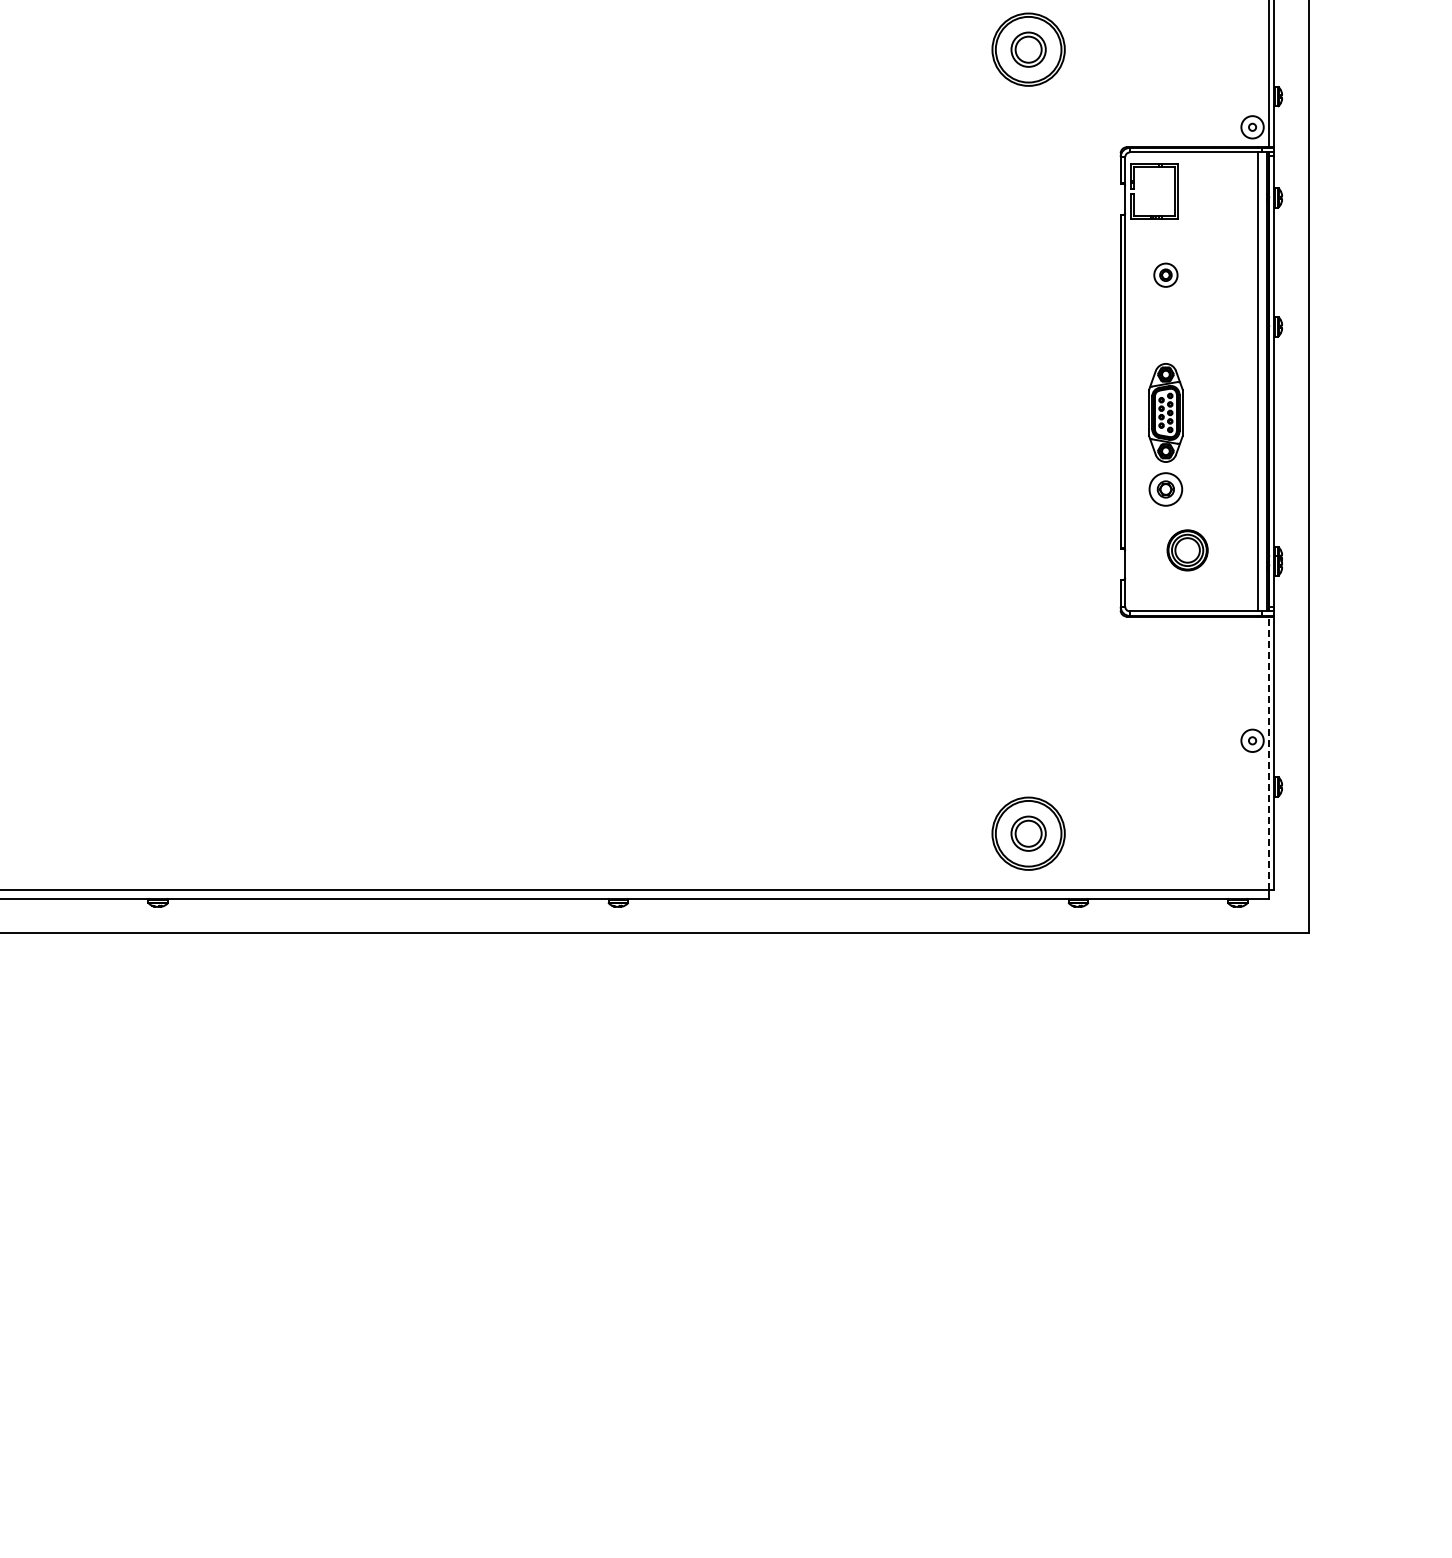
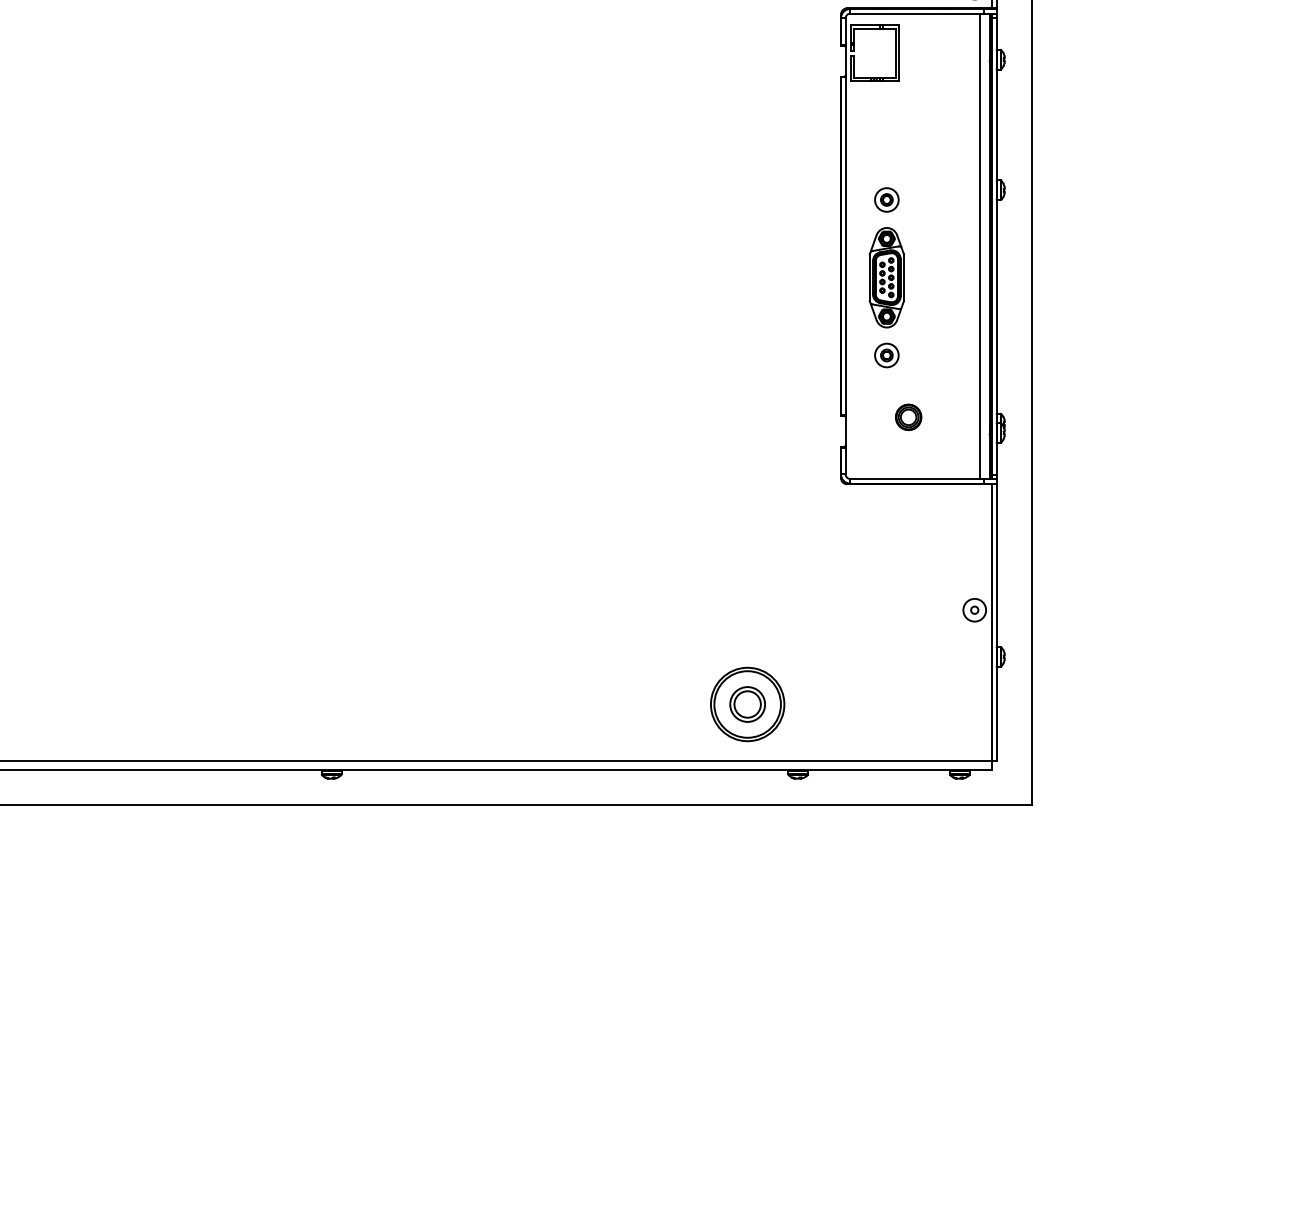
part: (1165, 274) -> (886, 199), moved
part: (1165, 489) -> (886, 355), size x0.71
part: (1186, 550) -> (907, 417), size x0.62
line: (1269, 753) -> (991, 623), dashed -> solid

